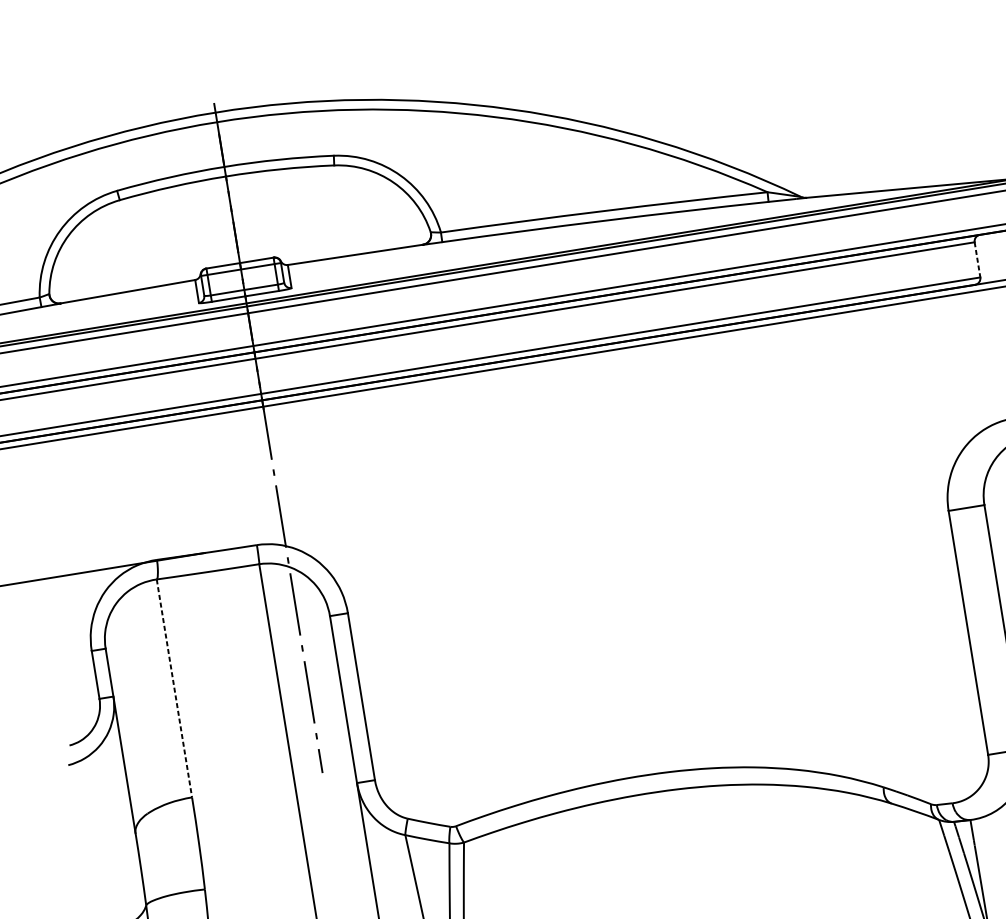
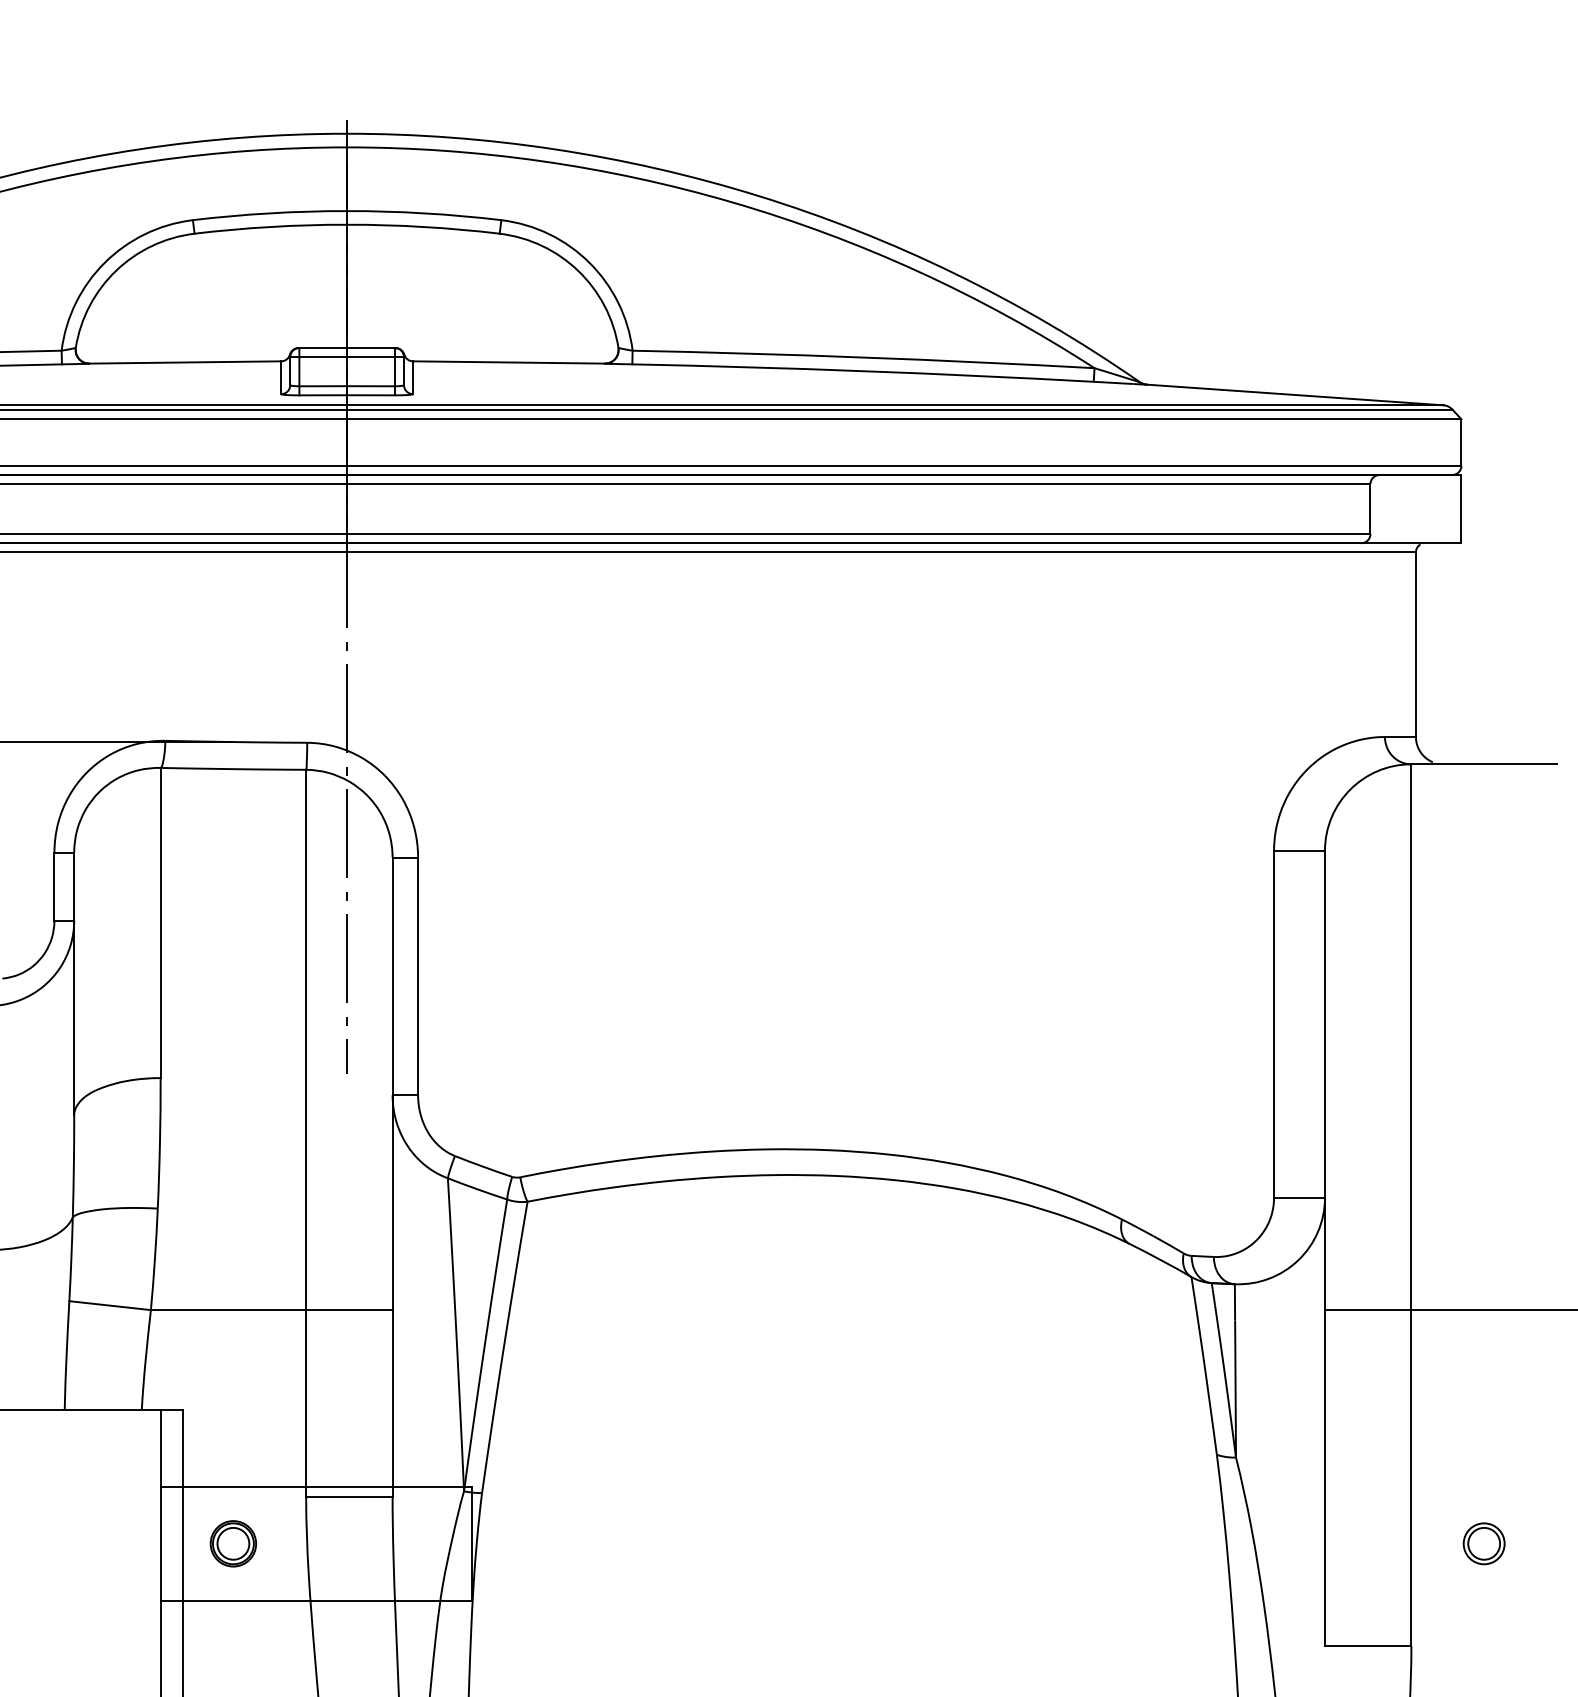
line: (977, 260) -> (1370, 509), dashed -> solid
line: (174, 688) -> (160, 923), dashed -> solid

